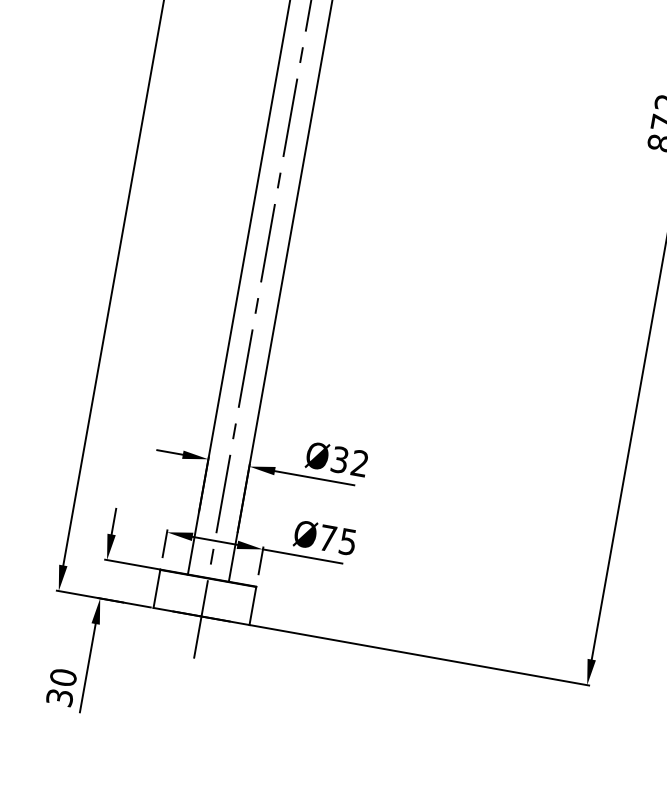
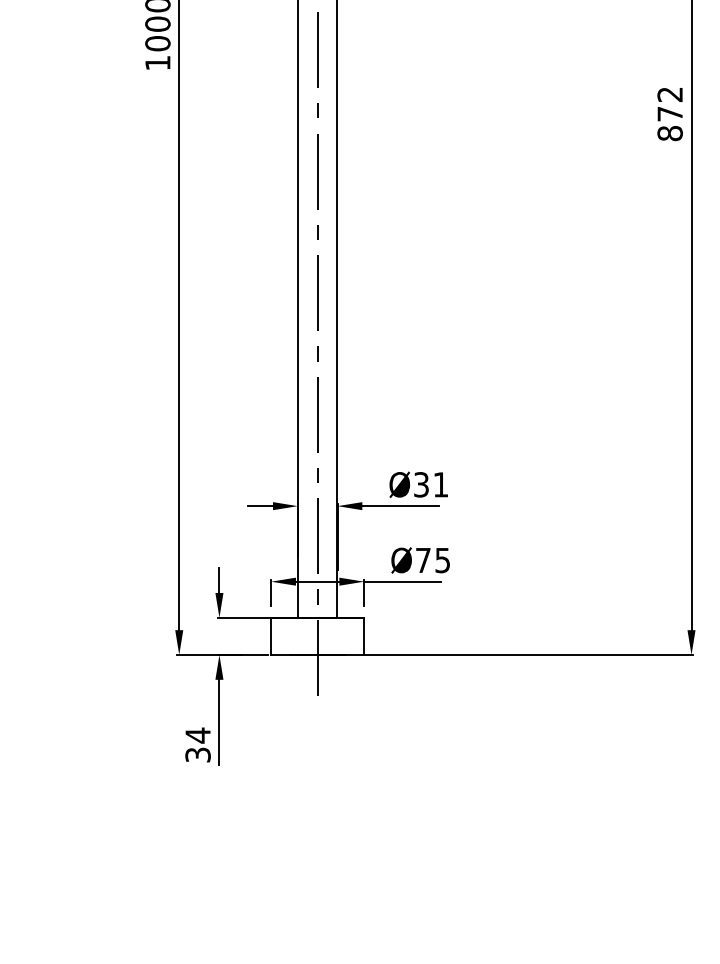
text: (359, 463) -> (440, 484), Ø32 -> Ø31
text: (62, 677) -> (197, 735), 30 -> 34

